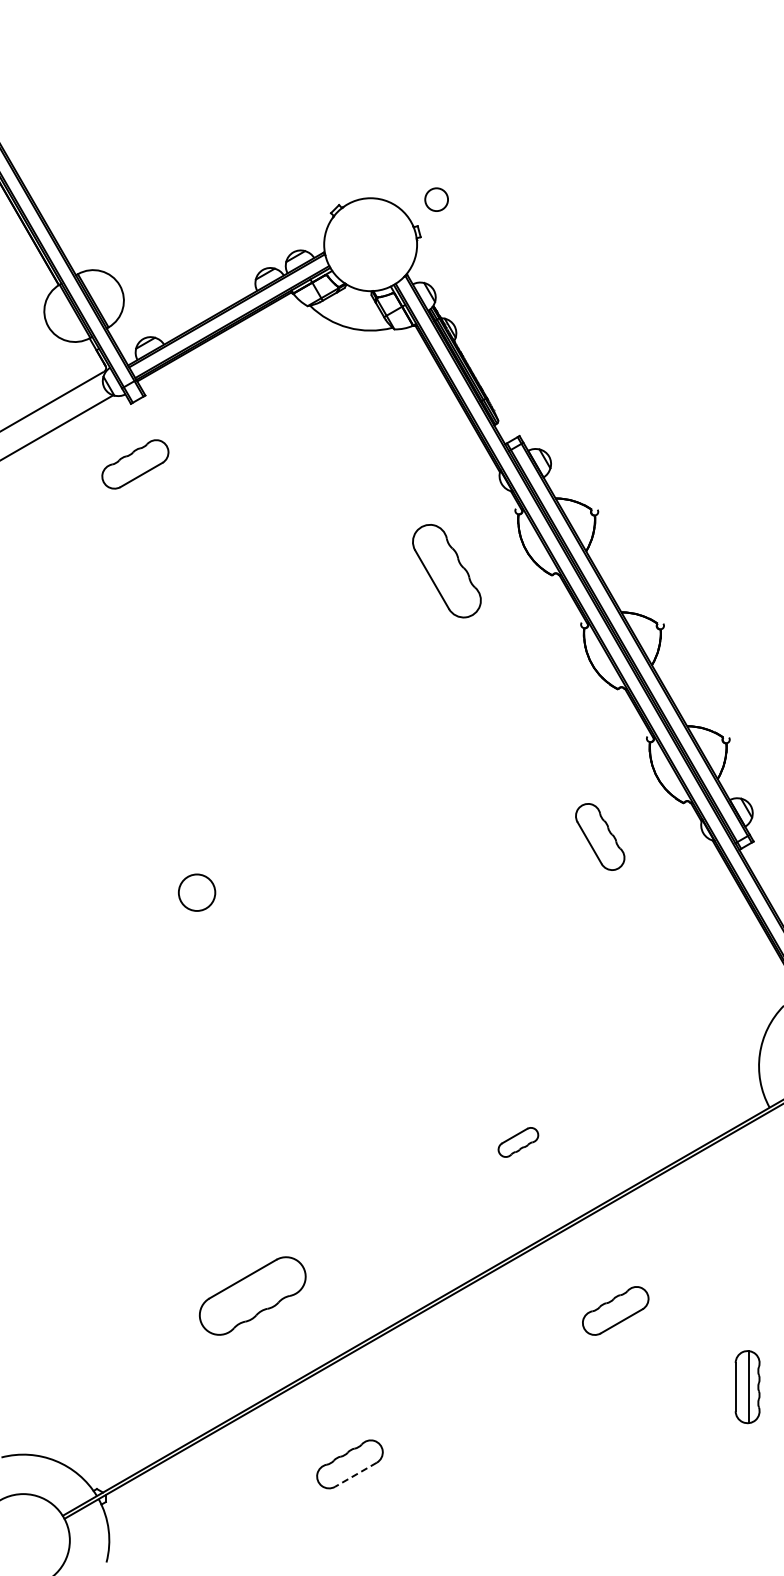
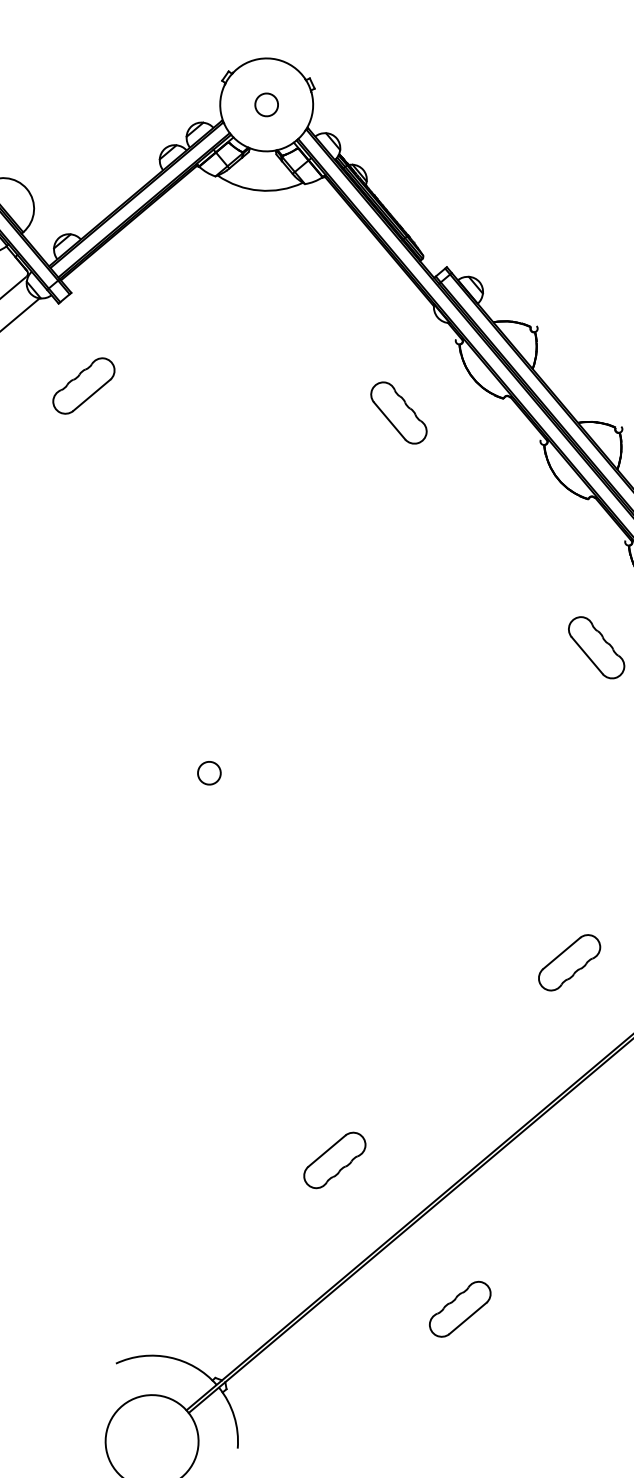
circle: (436, 199) -> (266, 104), moved
part: (135, 464) -> (84, 386), moved
part: (446, 571) -> (398, 413), size x0.71
circle: (196, 892) -> (208, 773), size x0.62
part: (518, 1142) -> (569, 962), size x1.67
part: (252, 1295) -> (334, 1160), size x0.62
line: (355, 1475) -> (467, 1319), dashed -> solid

